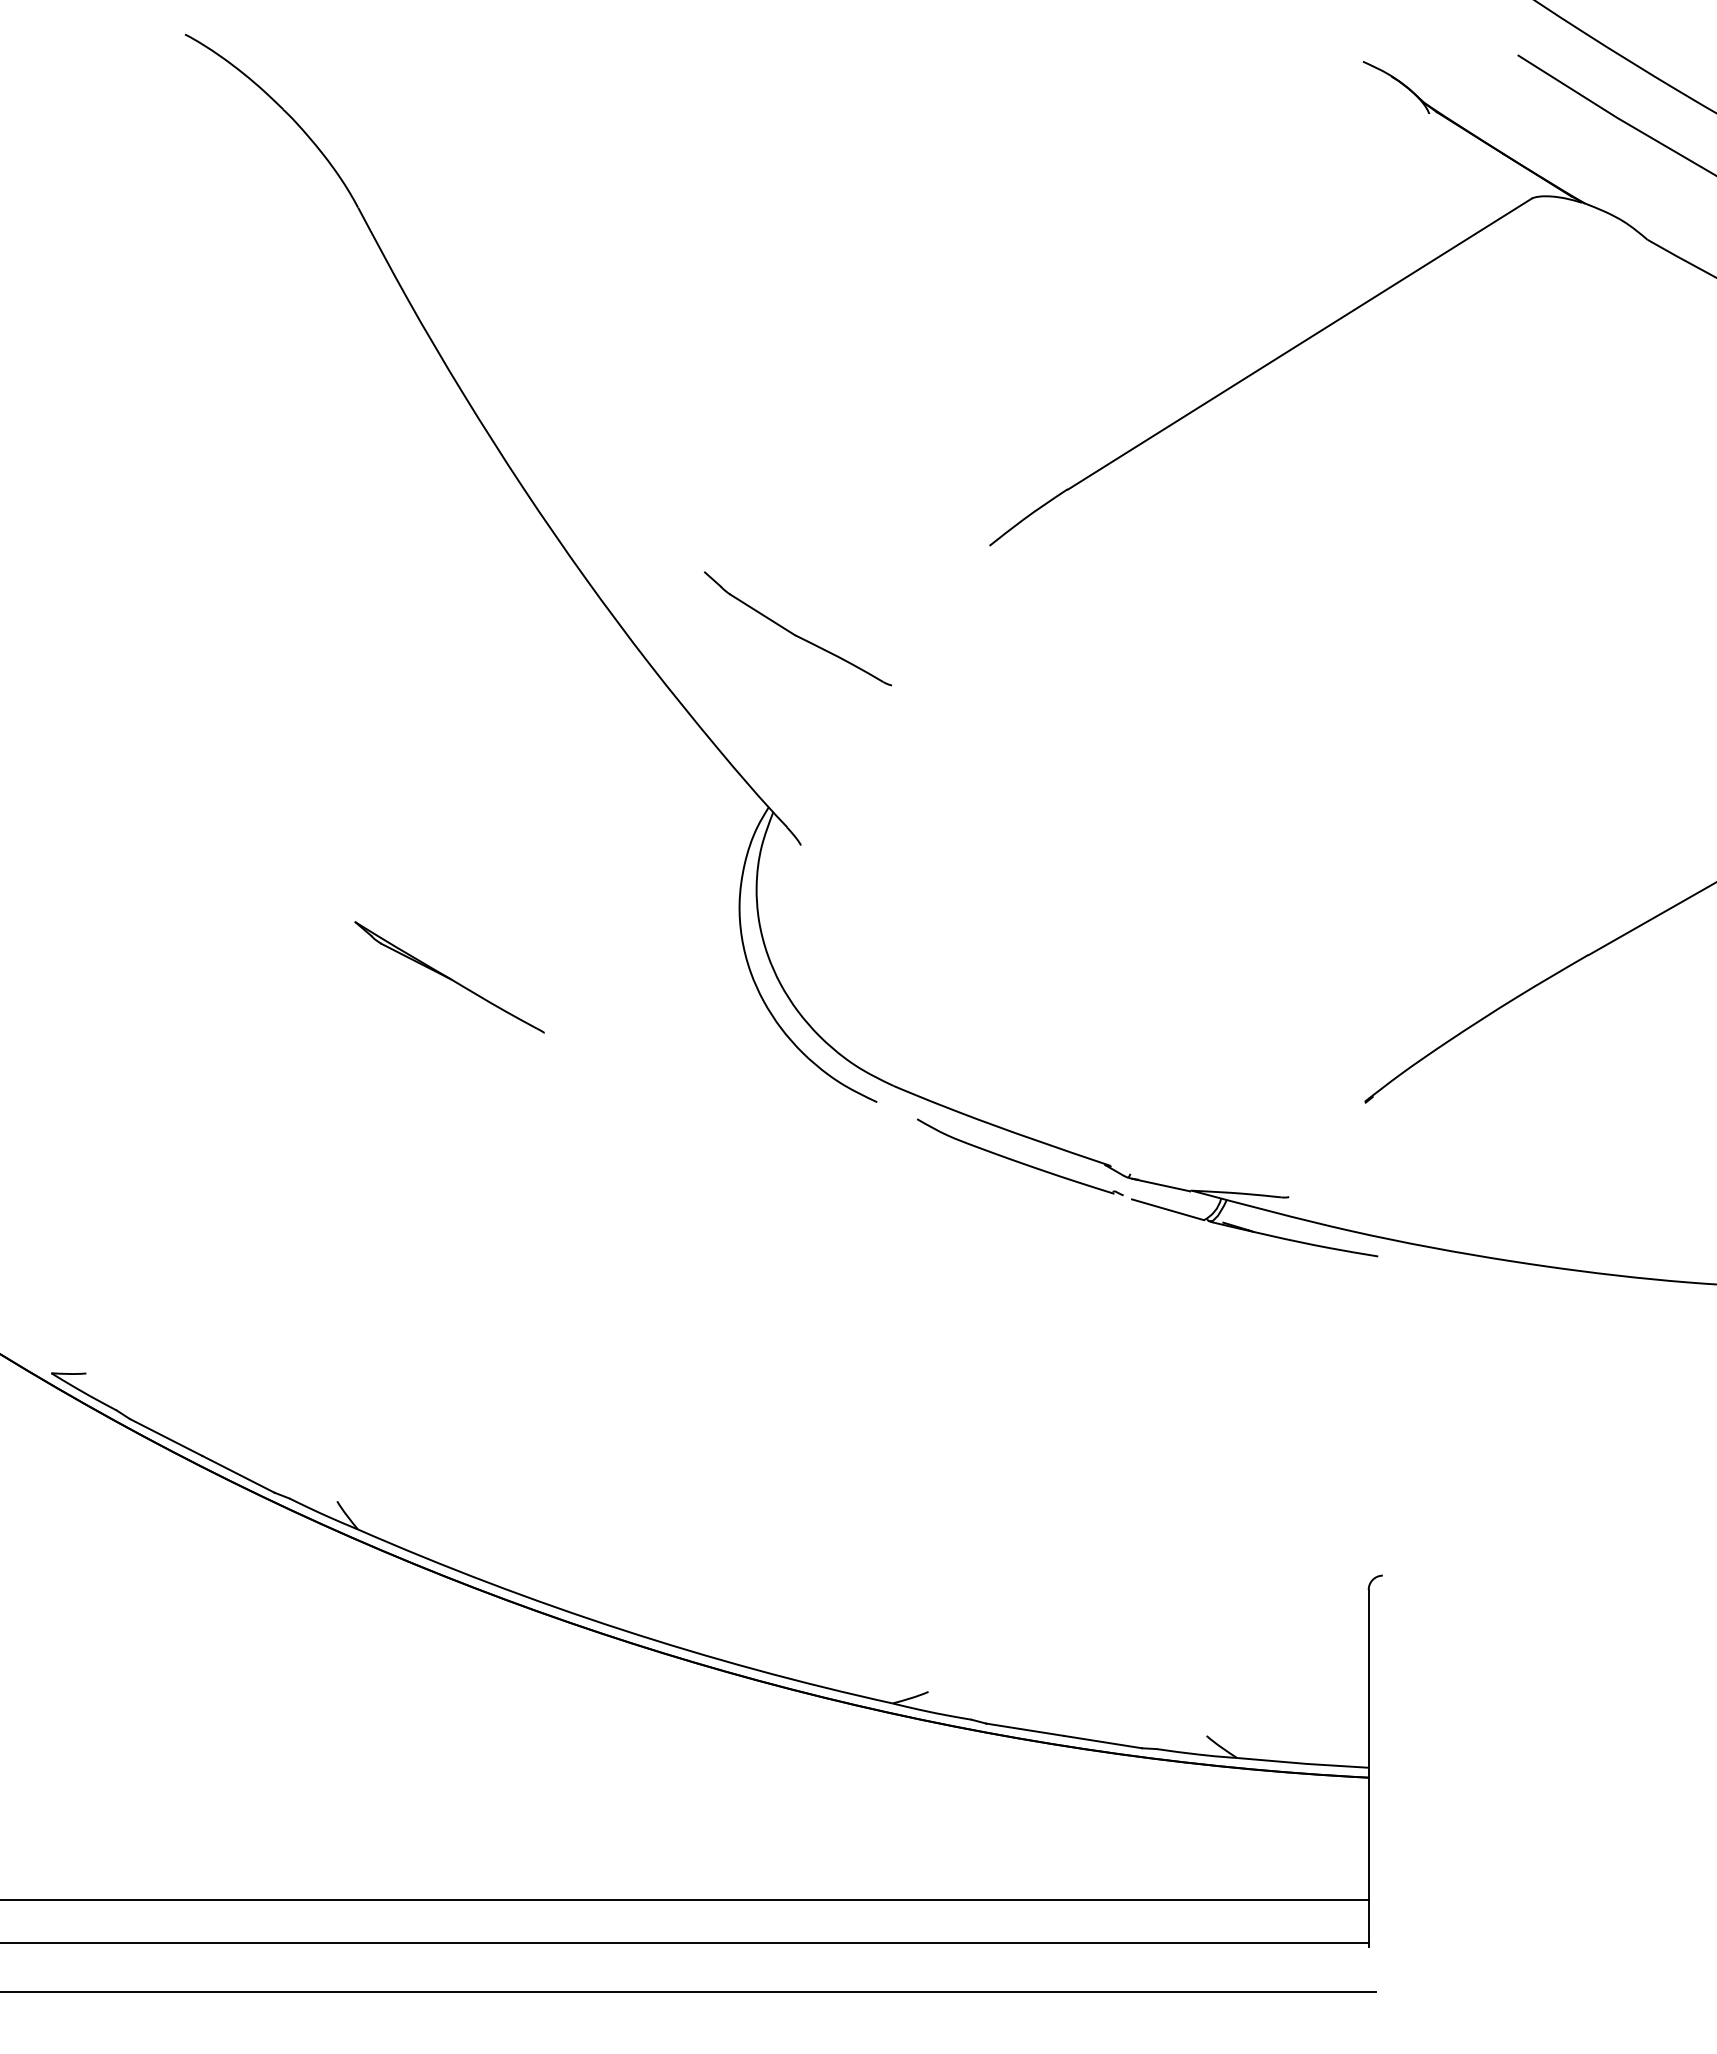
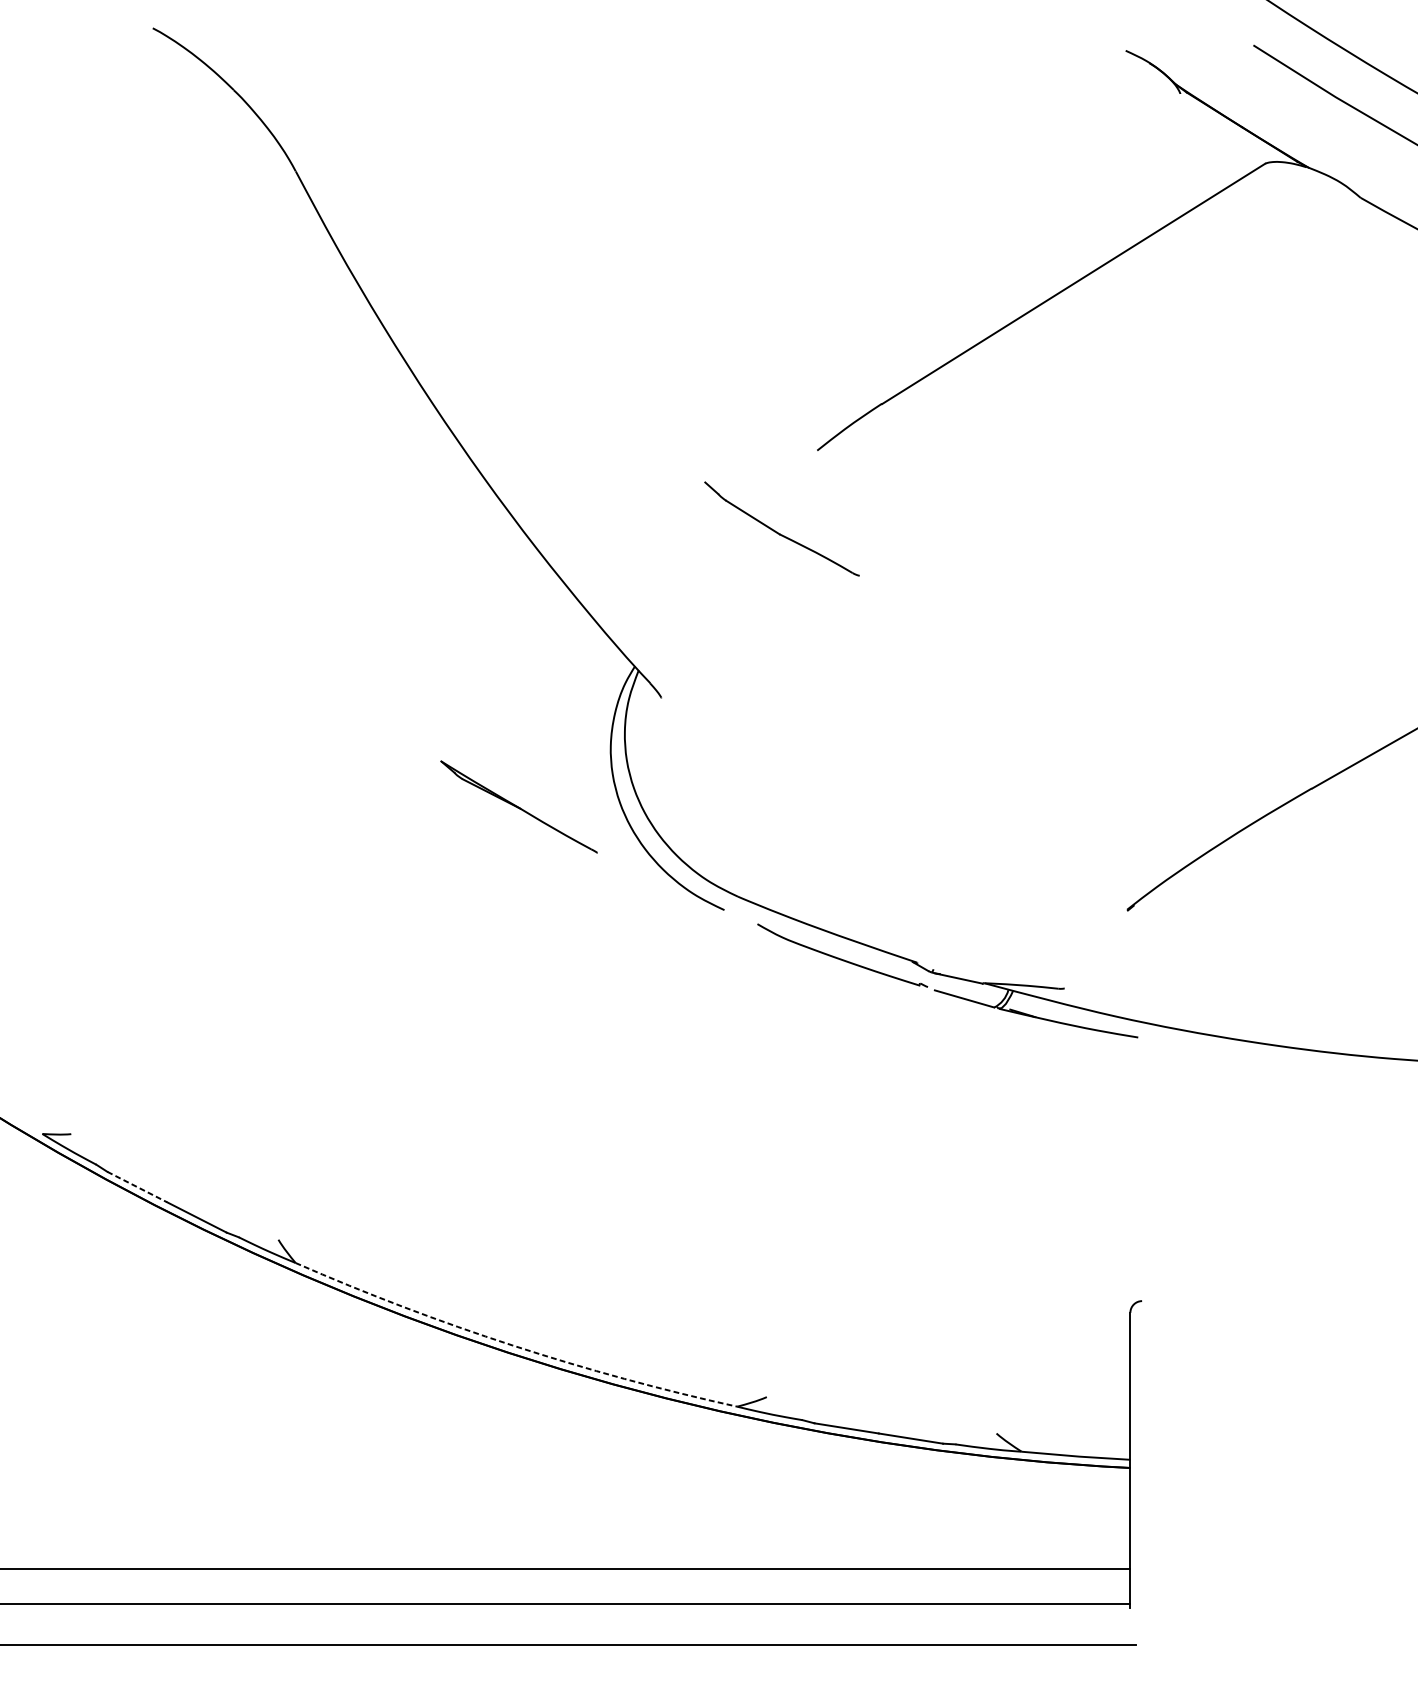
part: (797, 628) -> (781, 528), moved
part: (449, 977) -> (519, 807), moved
line: (166, 1437) -> (137, 1187), solid -> dashed
arc: (621, 1629) -> (513, 1345), solid -> dashed

